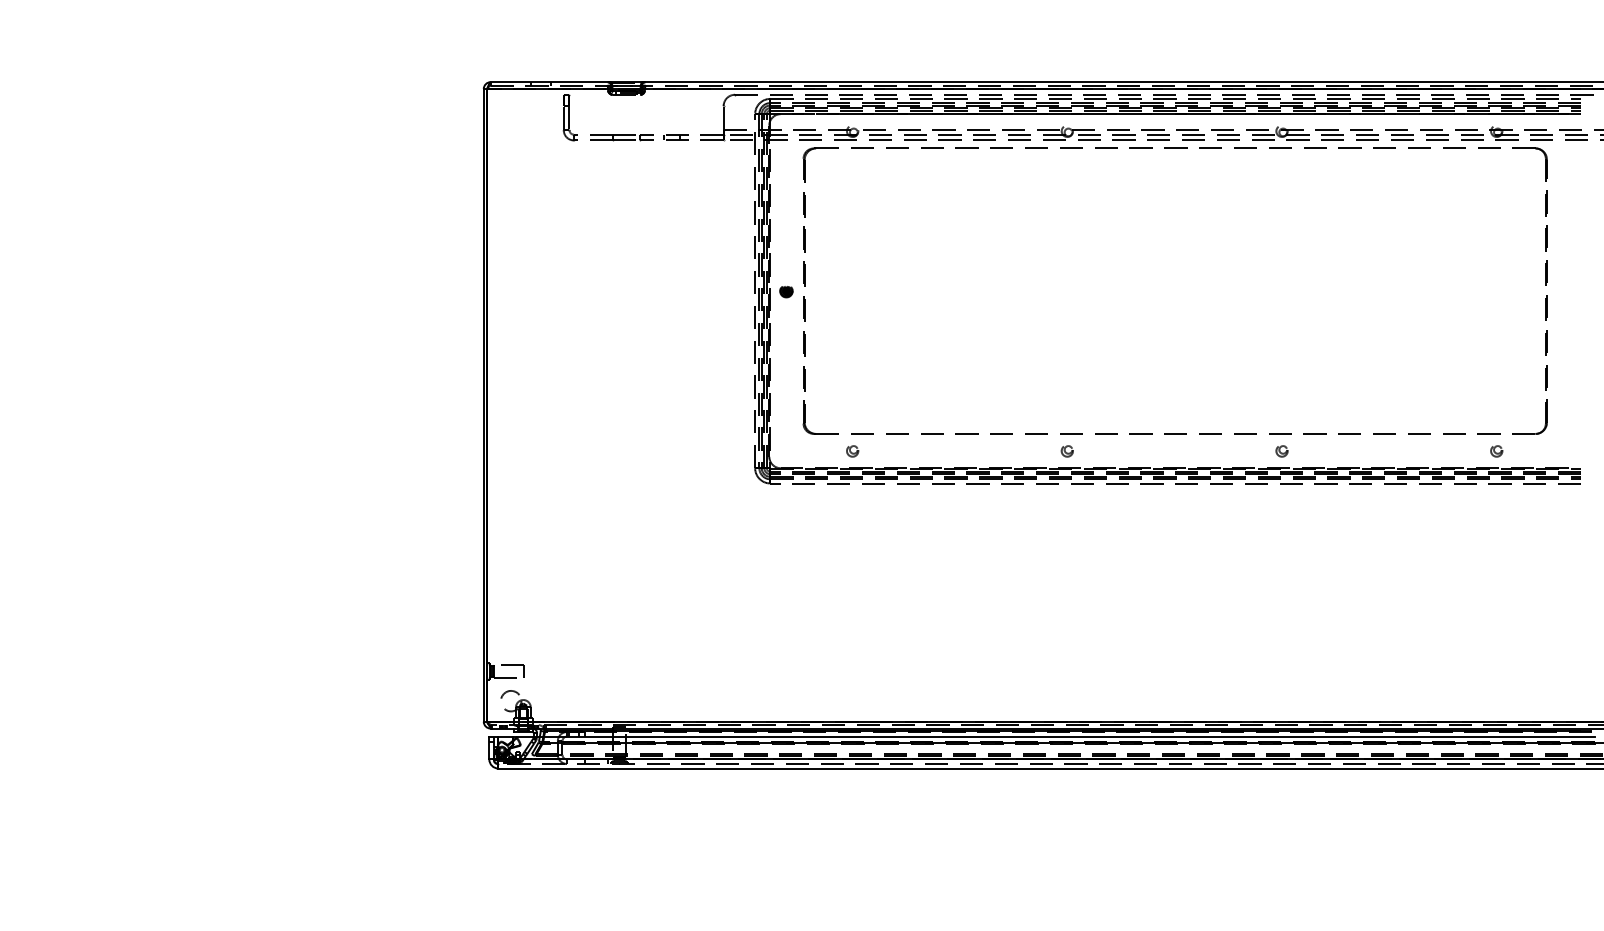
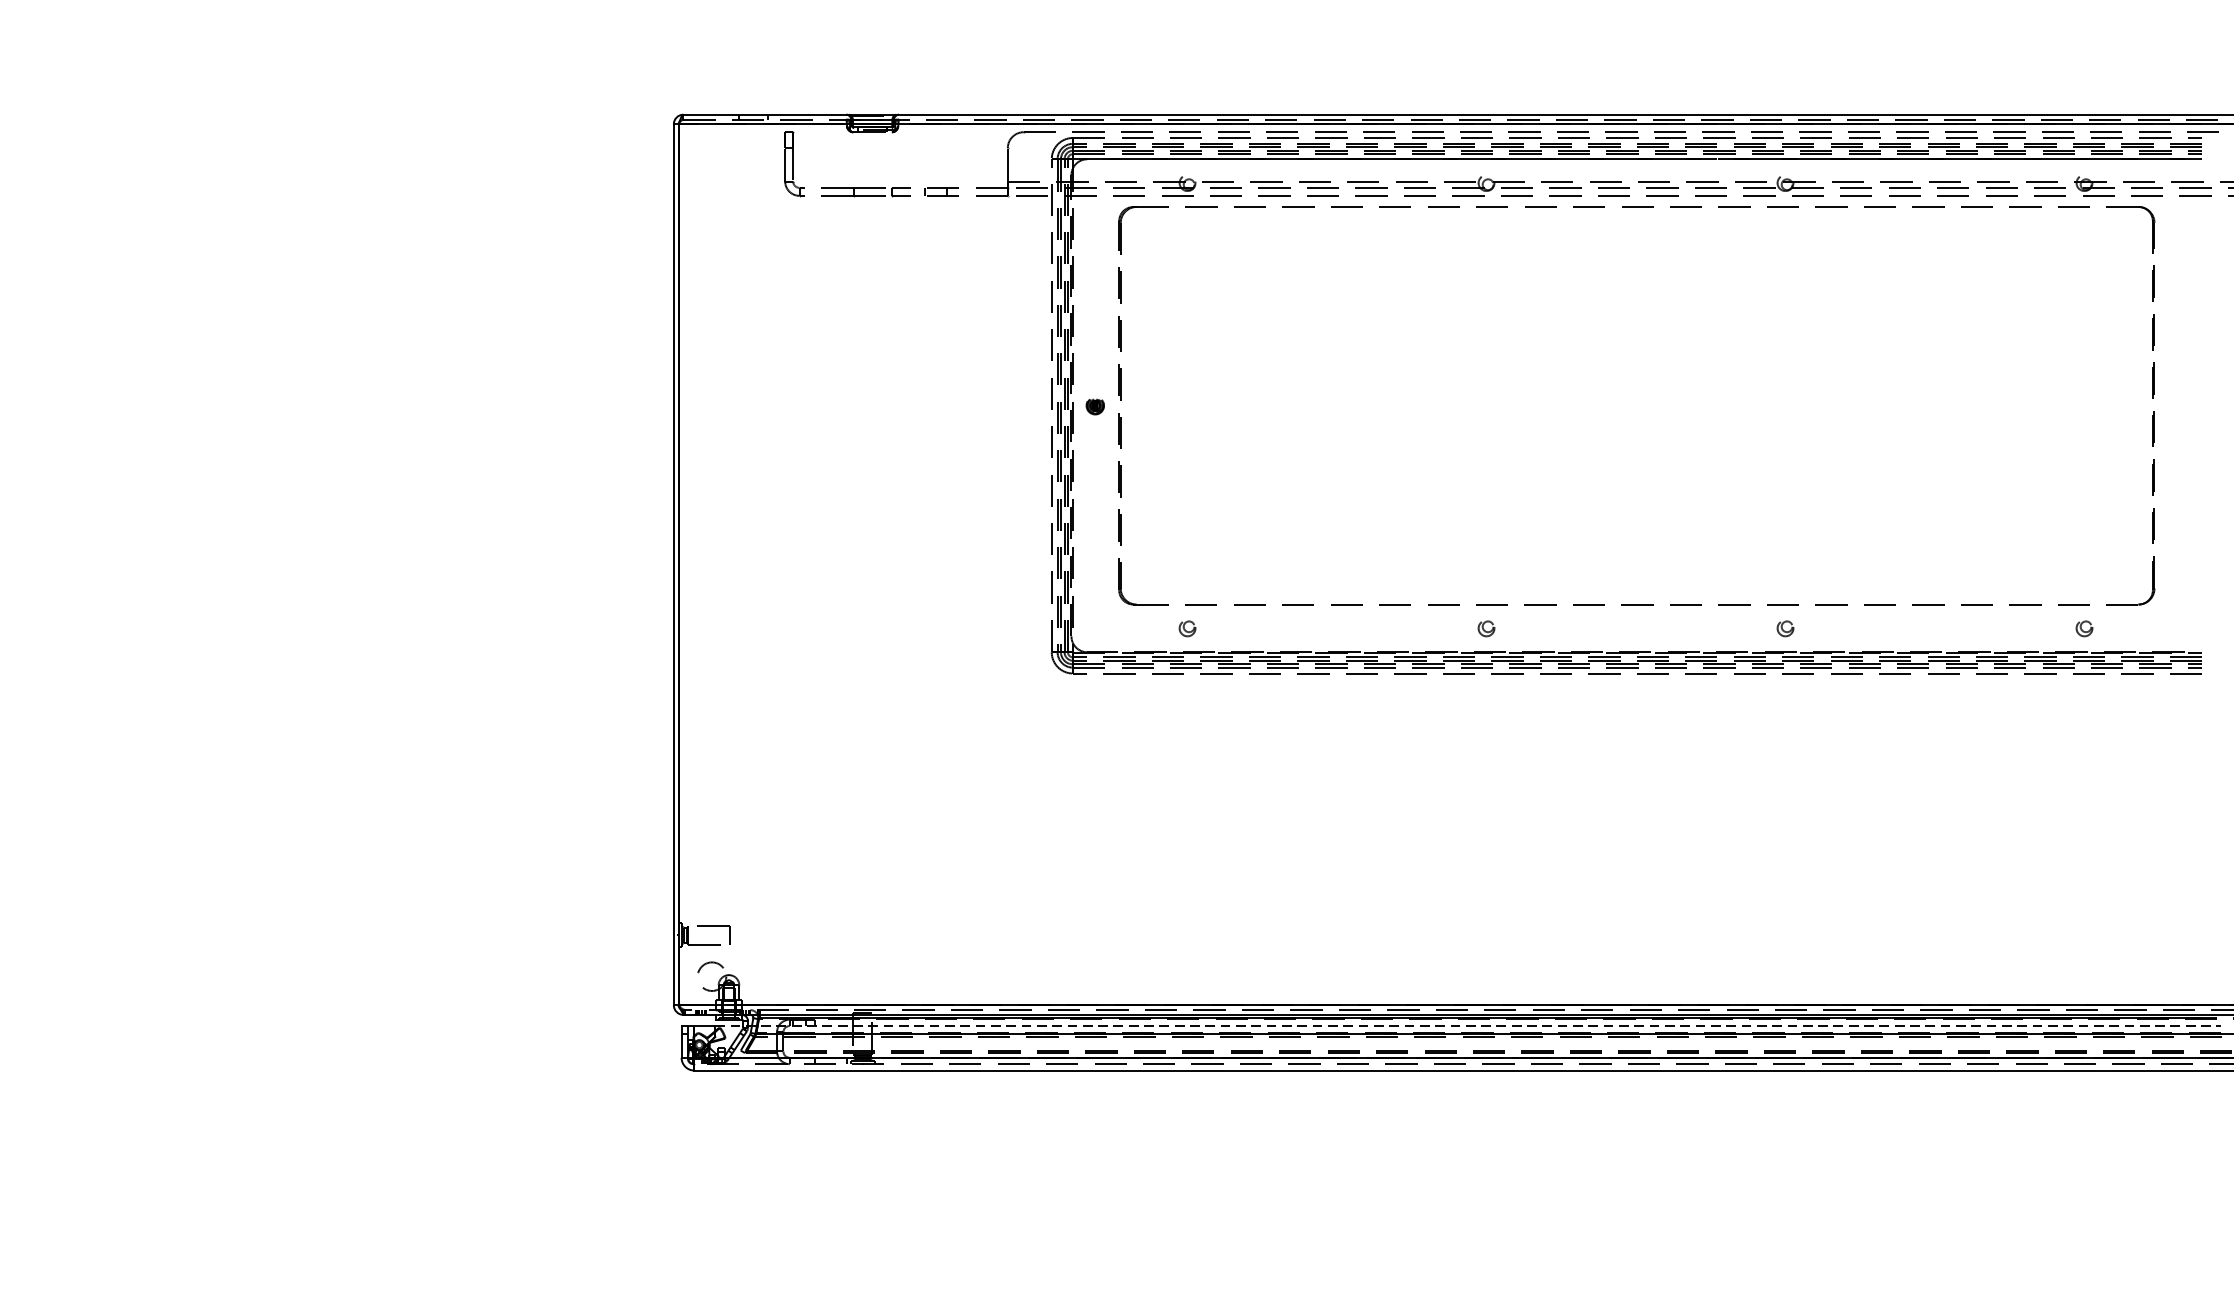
line: (1054, 736) -> (1468, 1025), solid -> dashed

